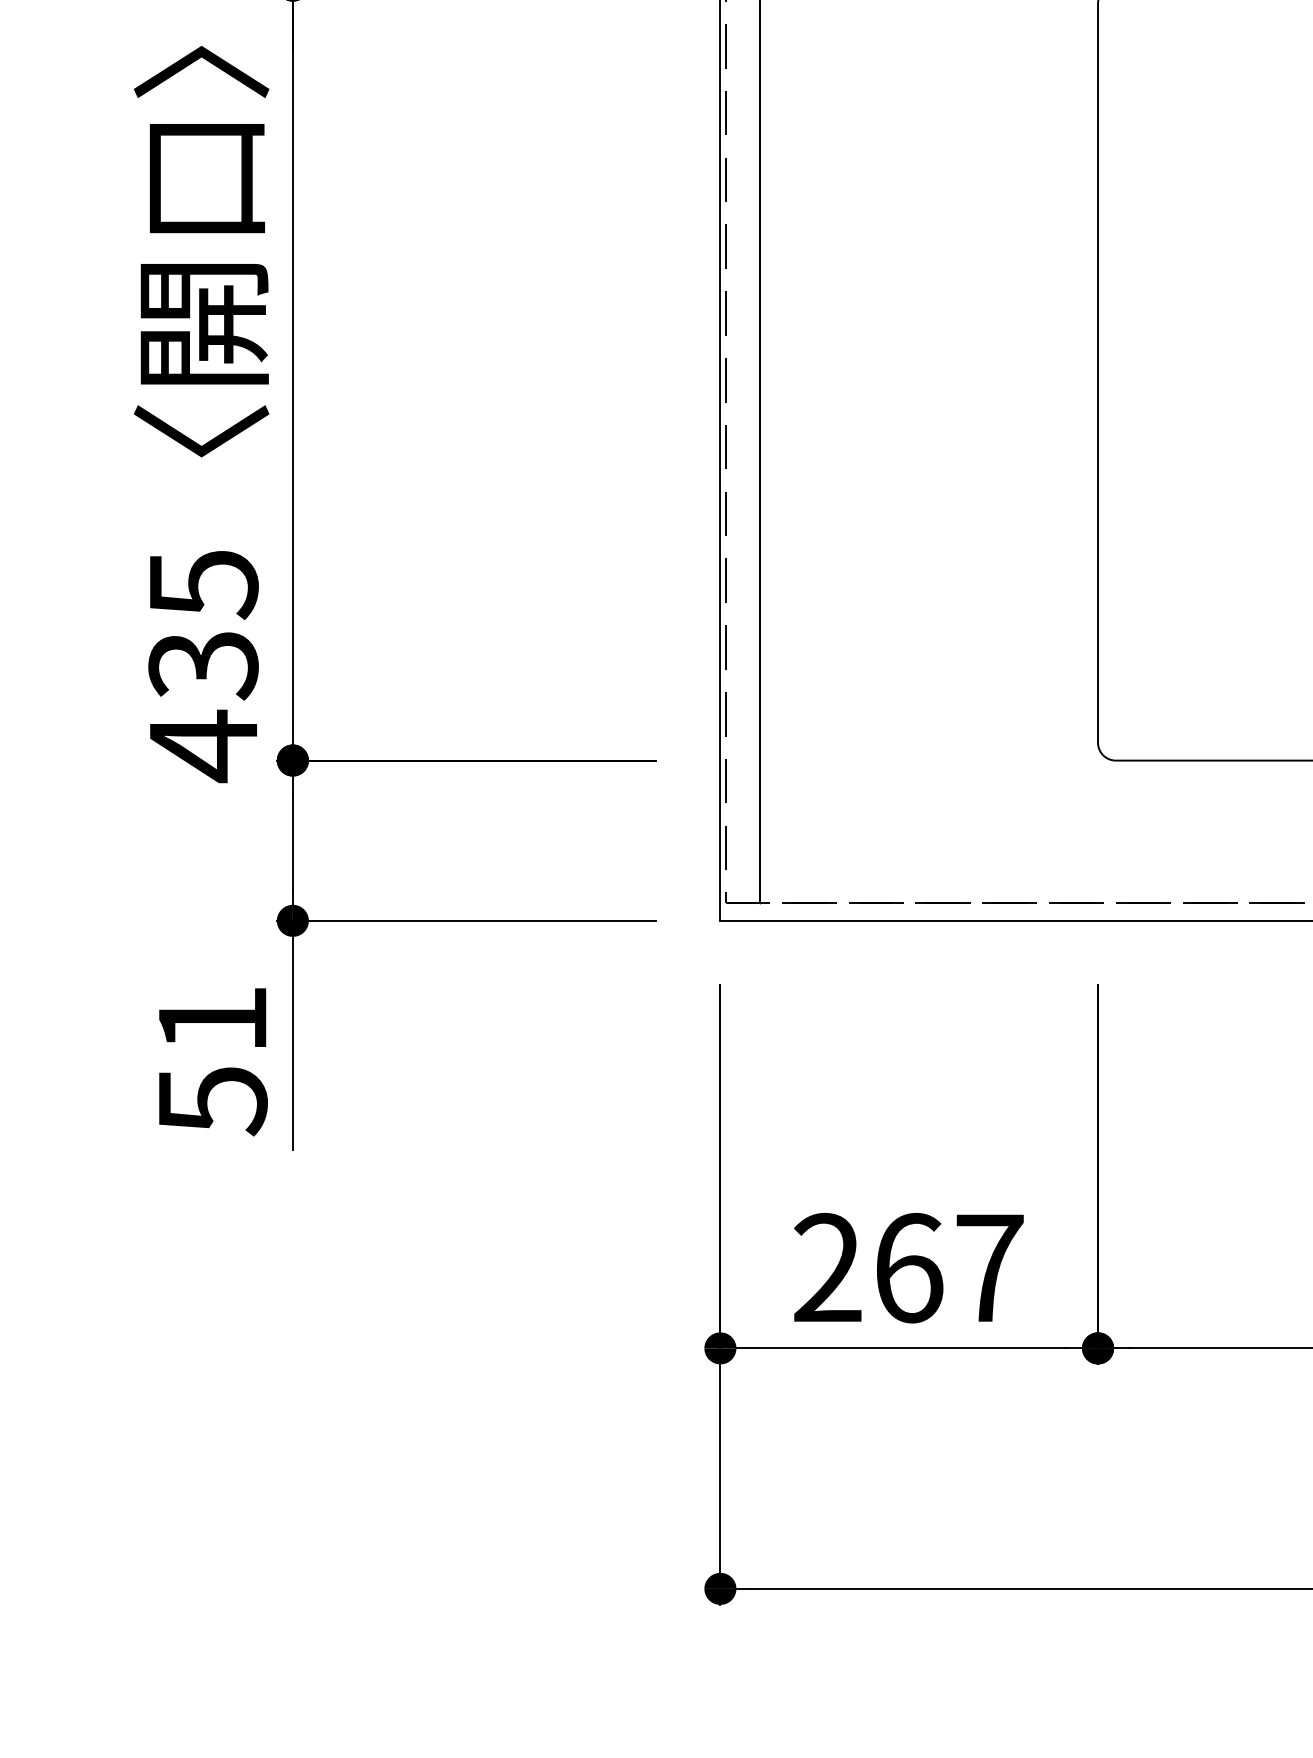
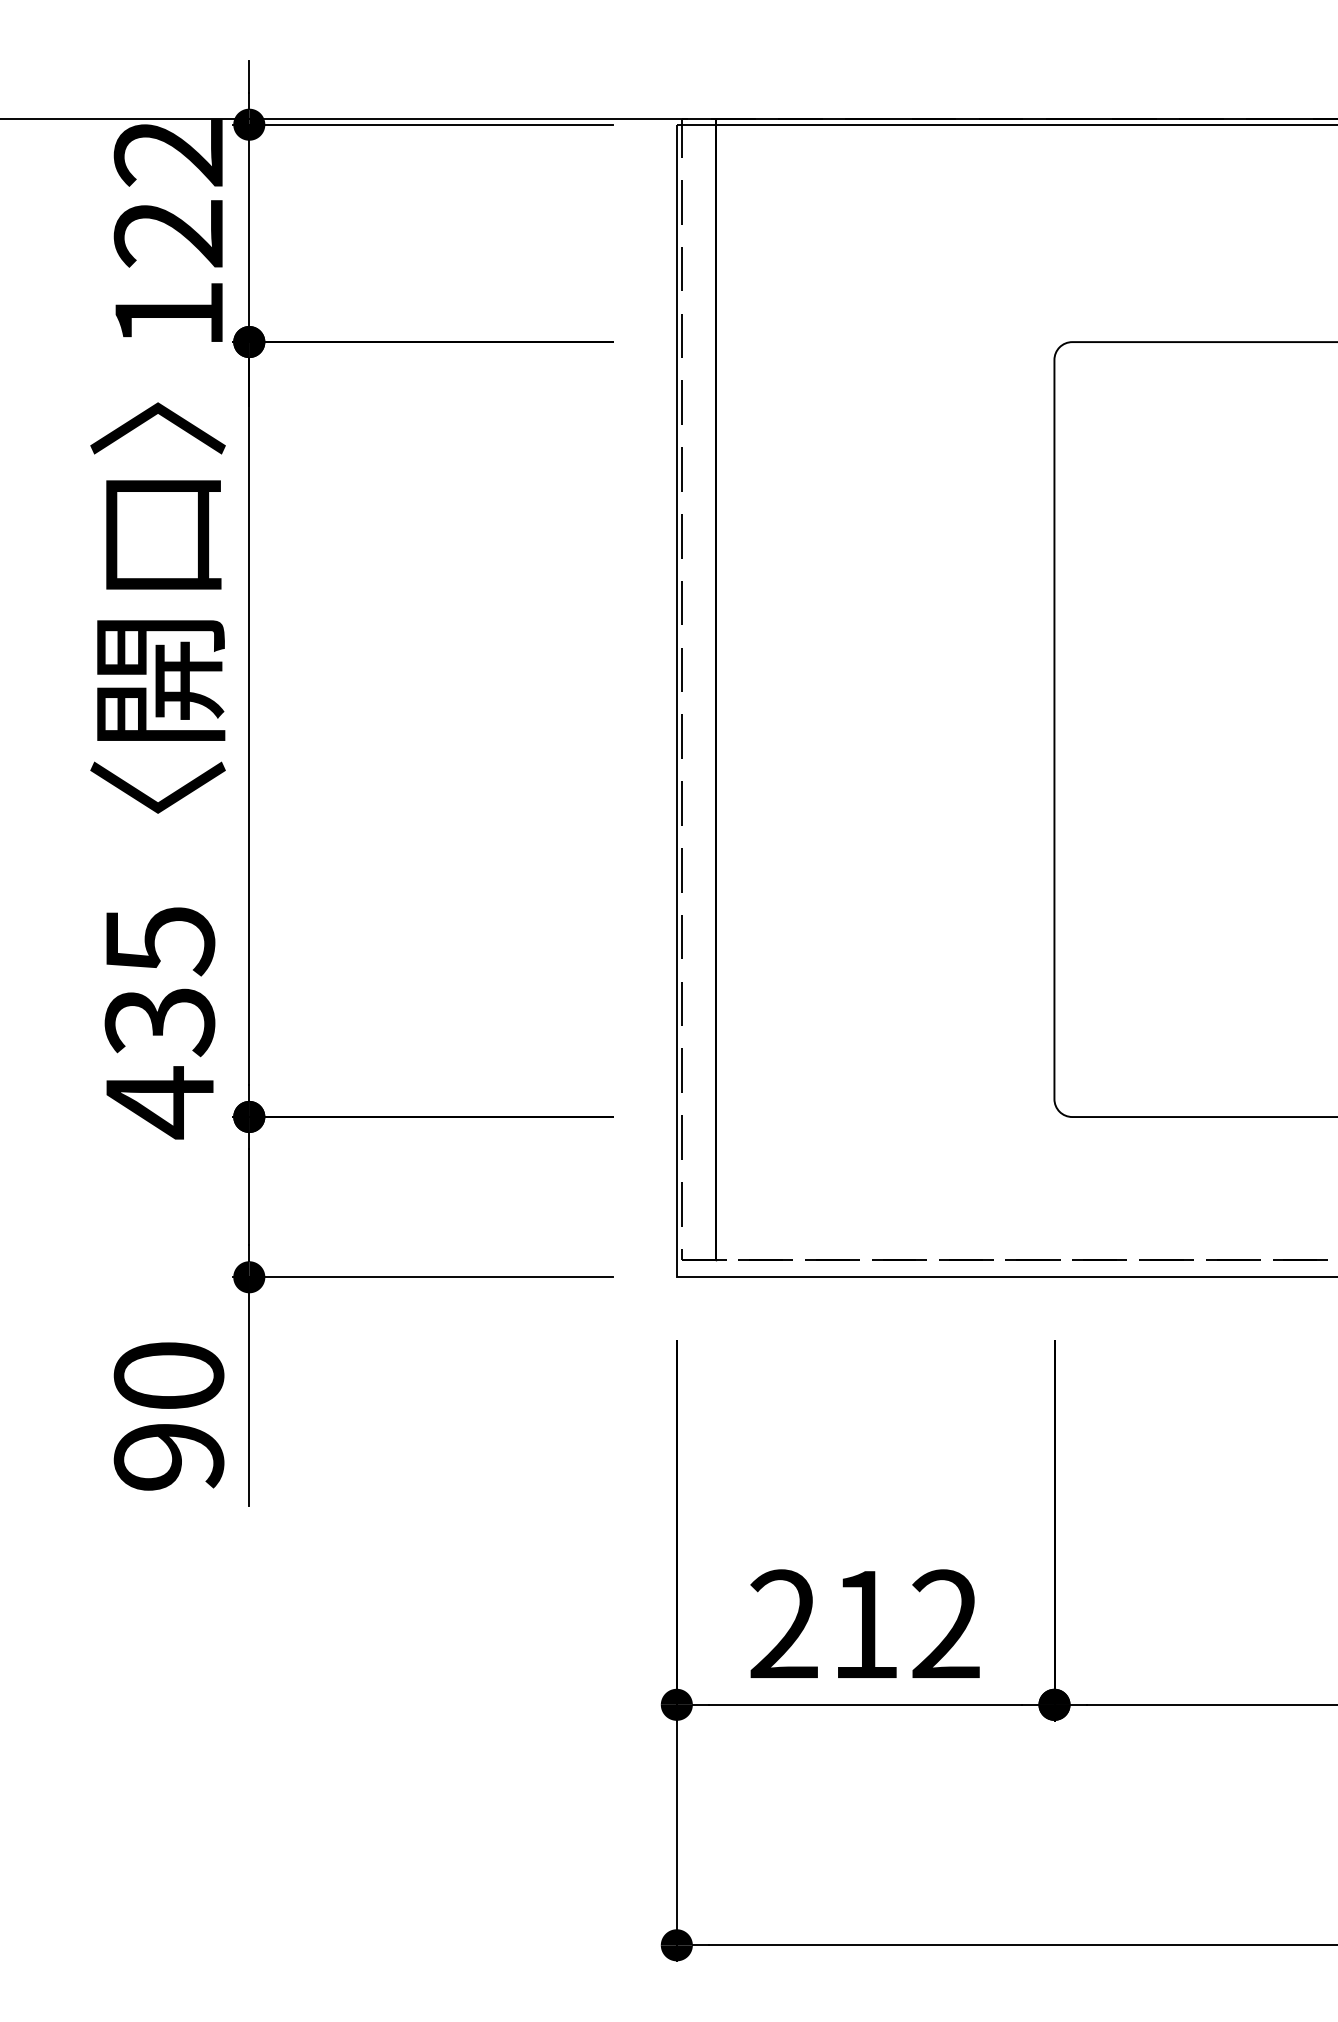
text: (212, 1061) -> (168, 1417), 51 -> 90
text: (950, 1268) -> (906, 1624), 267 -> 212

